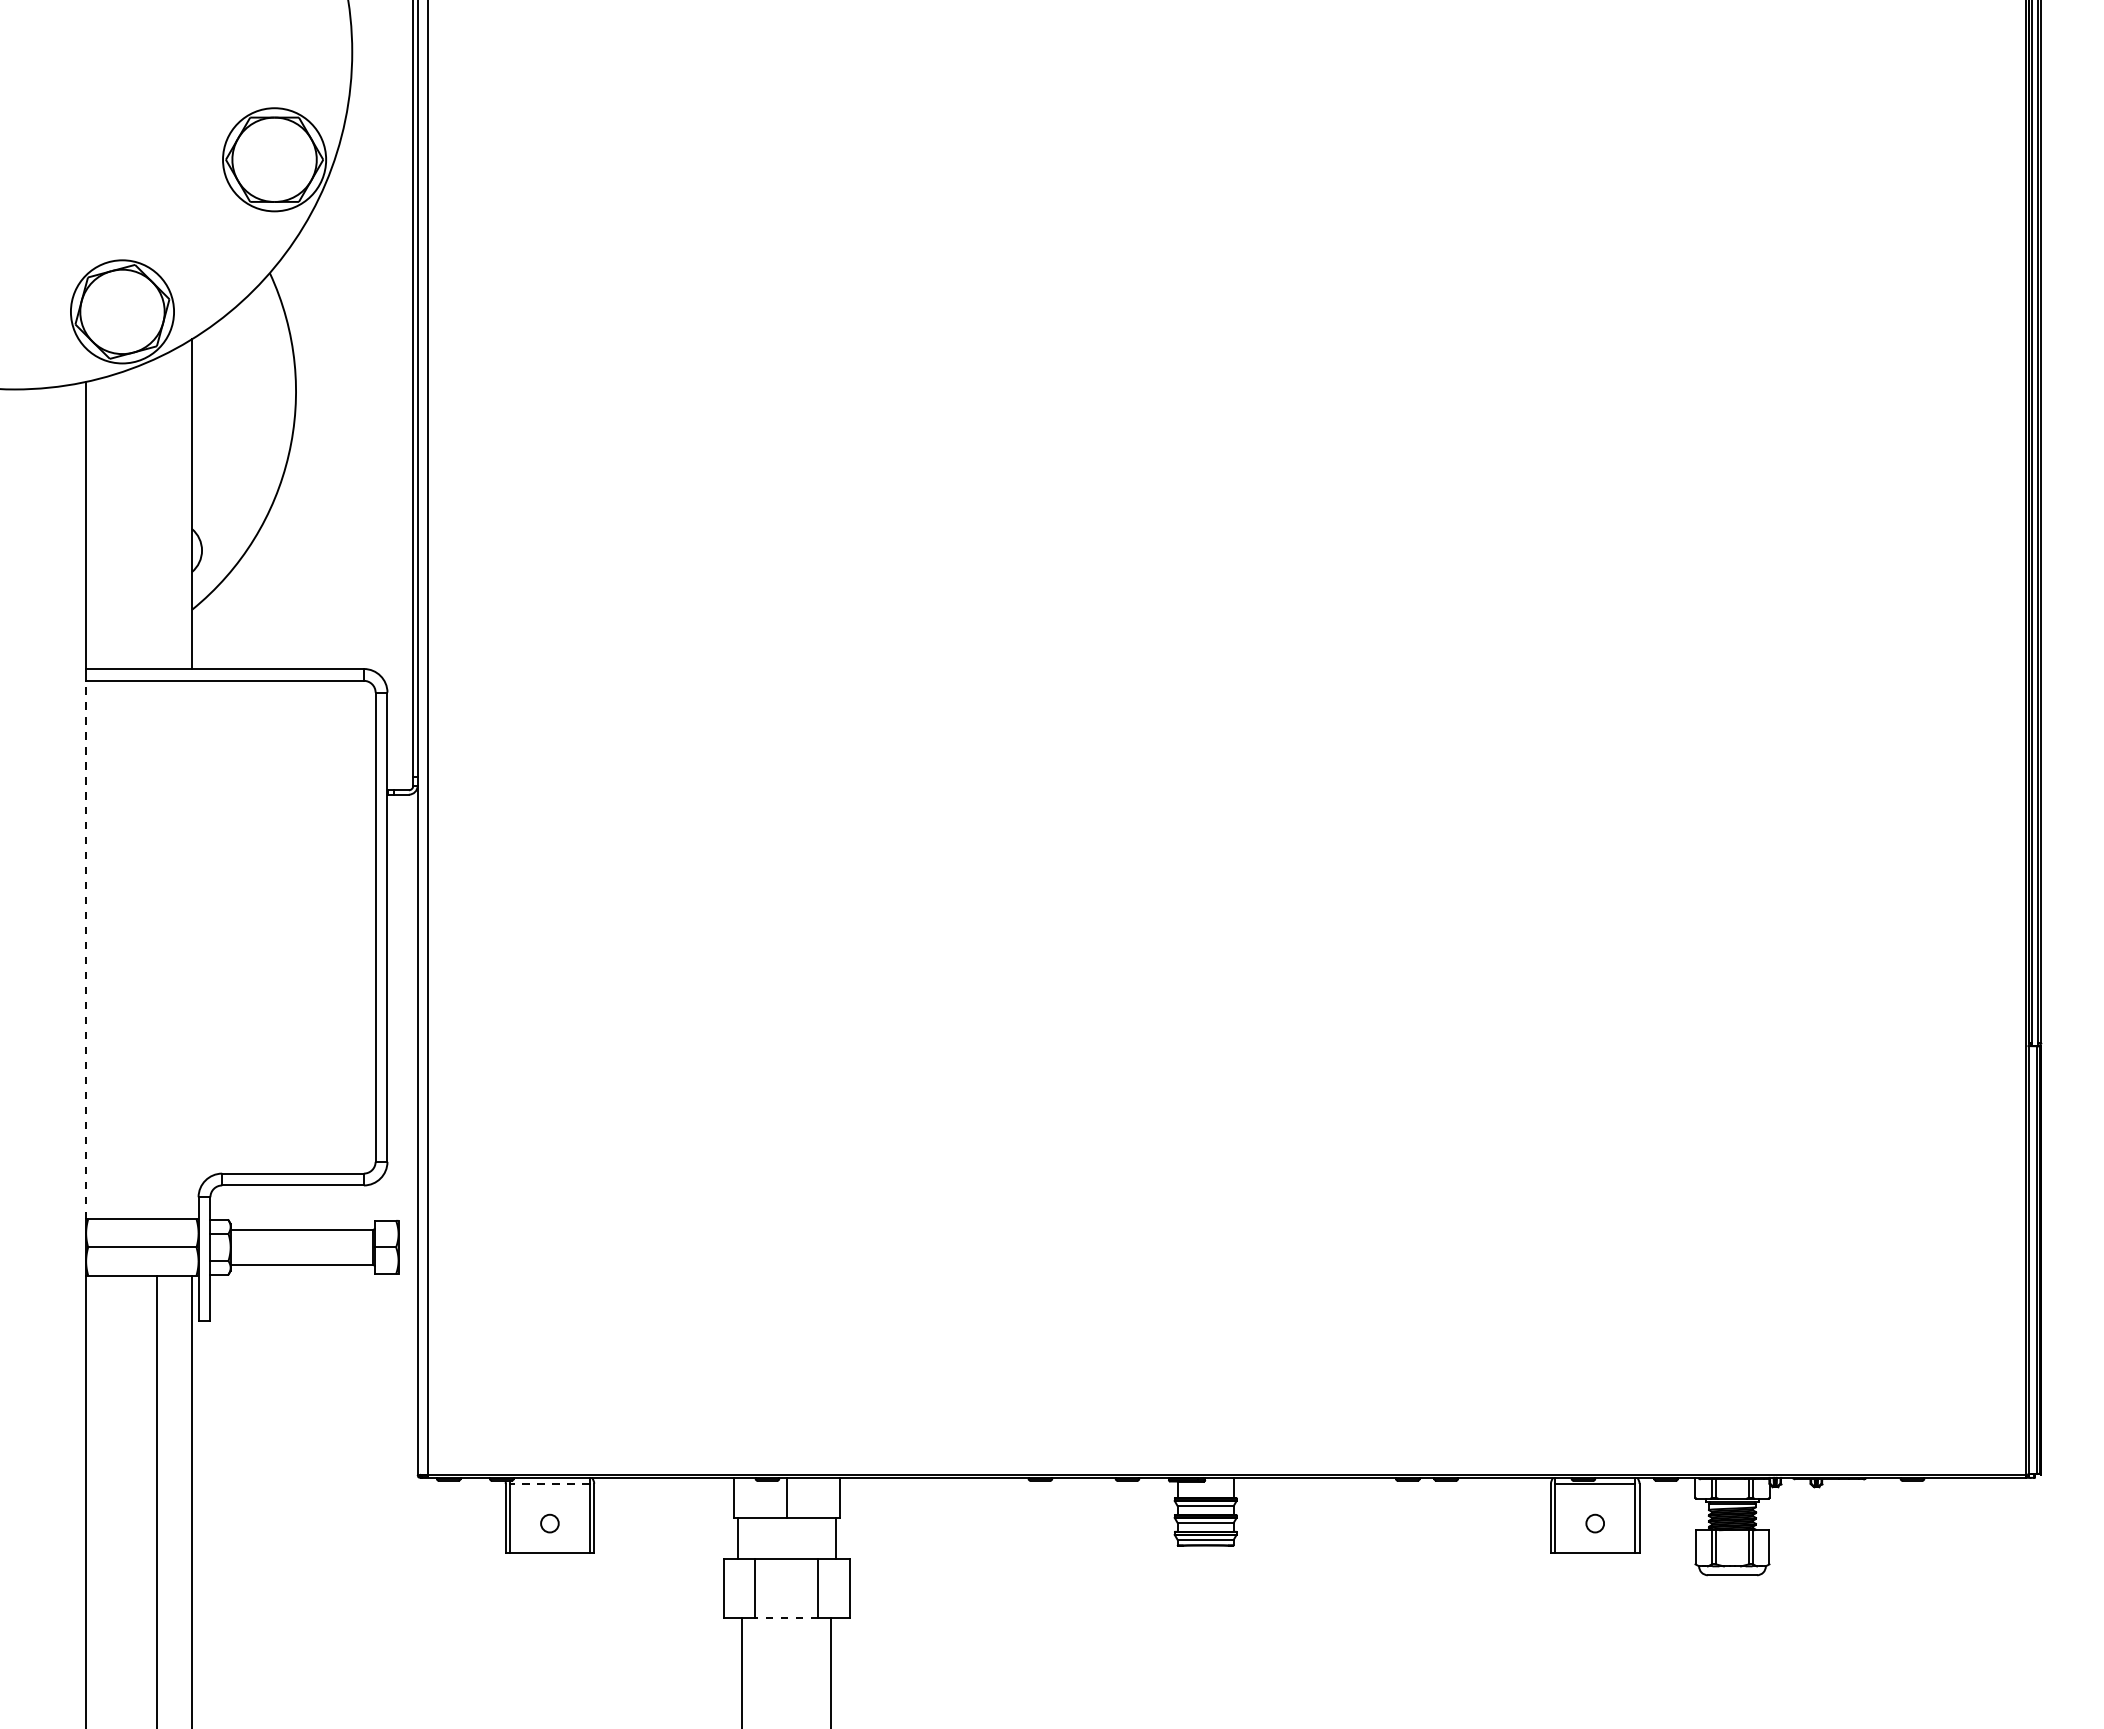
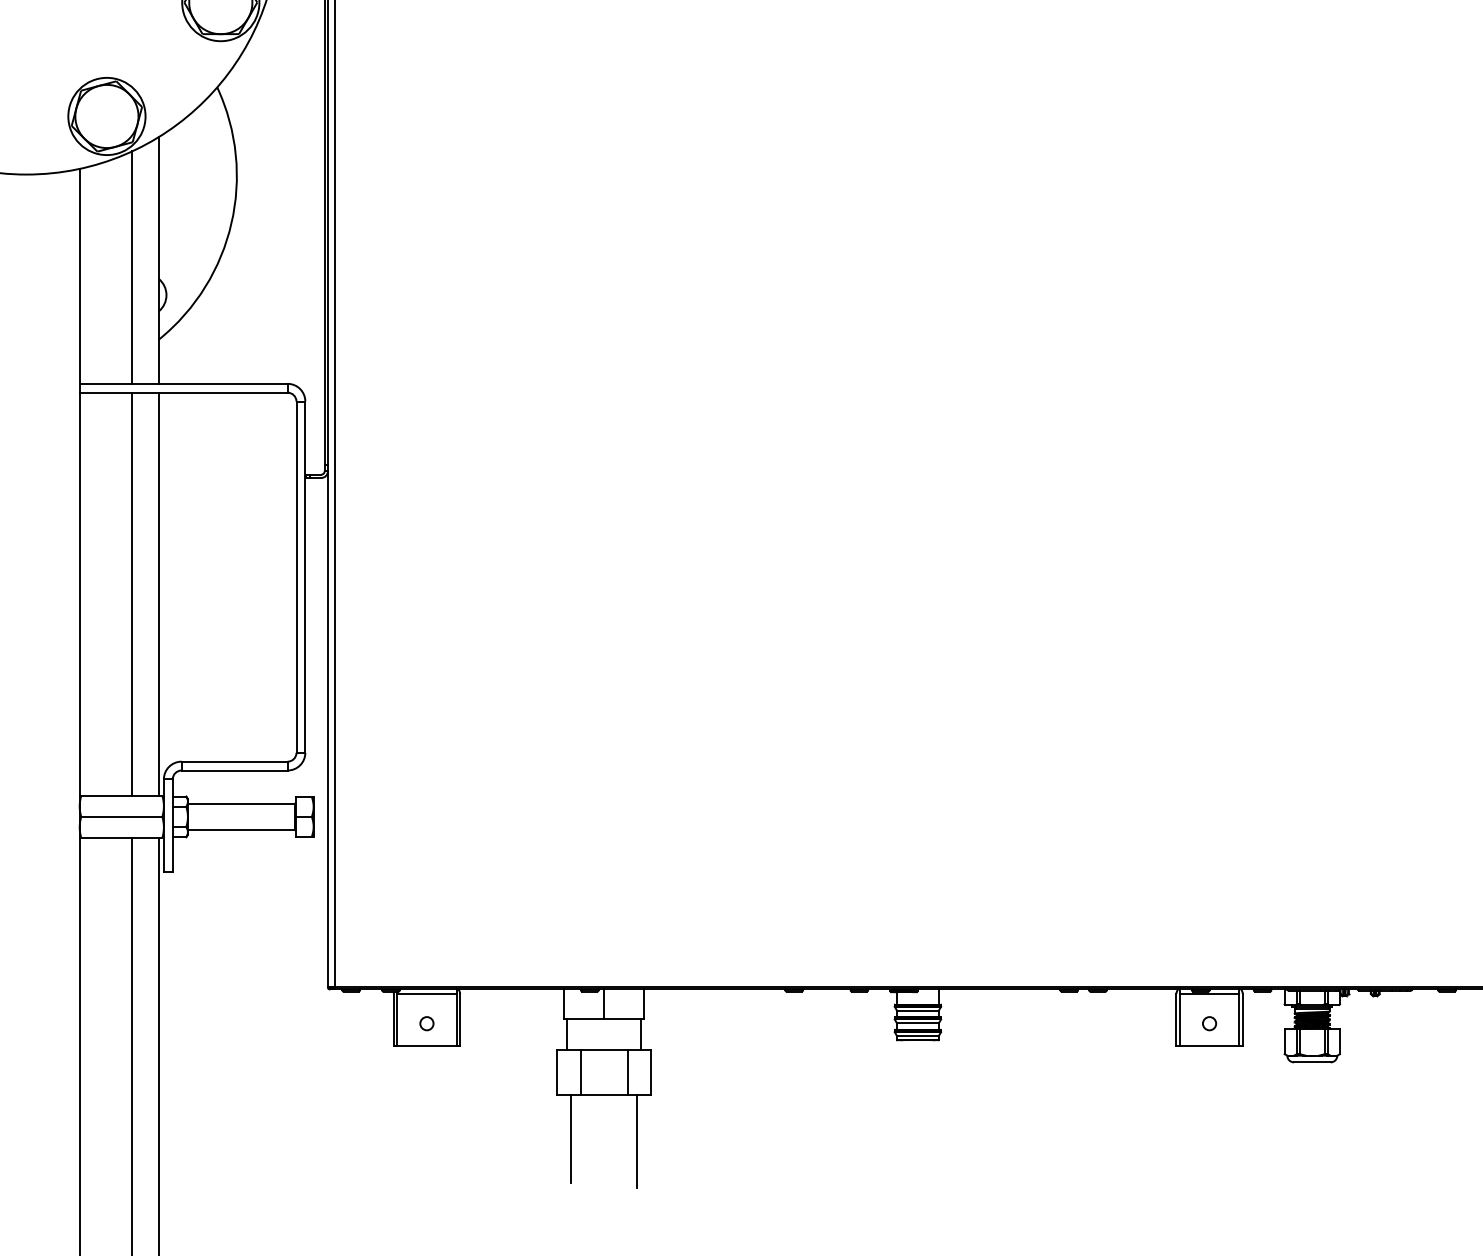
line: (156, 513) -> (132, 267), added
line: (86, 949) -> (79, 593), dashed -> solid
line: (156, 949) -> (132, 593), added
line: (191, 949) -> (158, 593), added
line: (549, 1483) -> (426, 993), dashed -> solid
line: (786, 1618) -> (604, 1094), dashed -> solid

